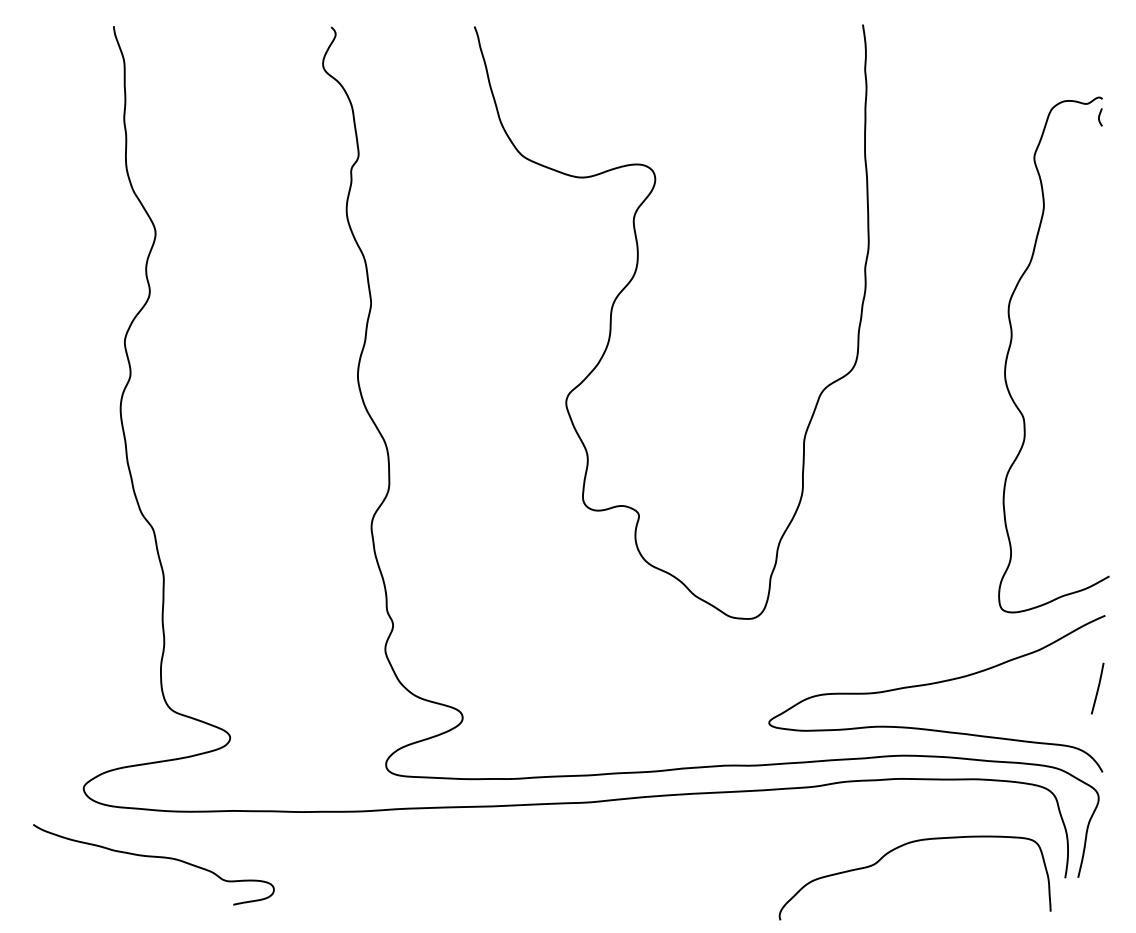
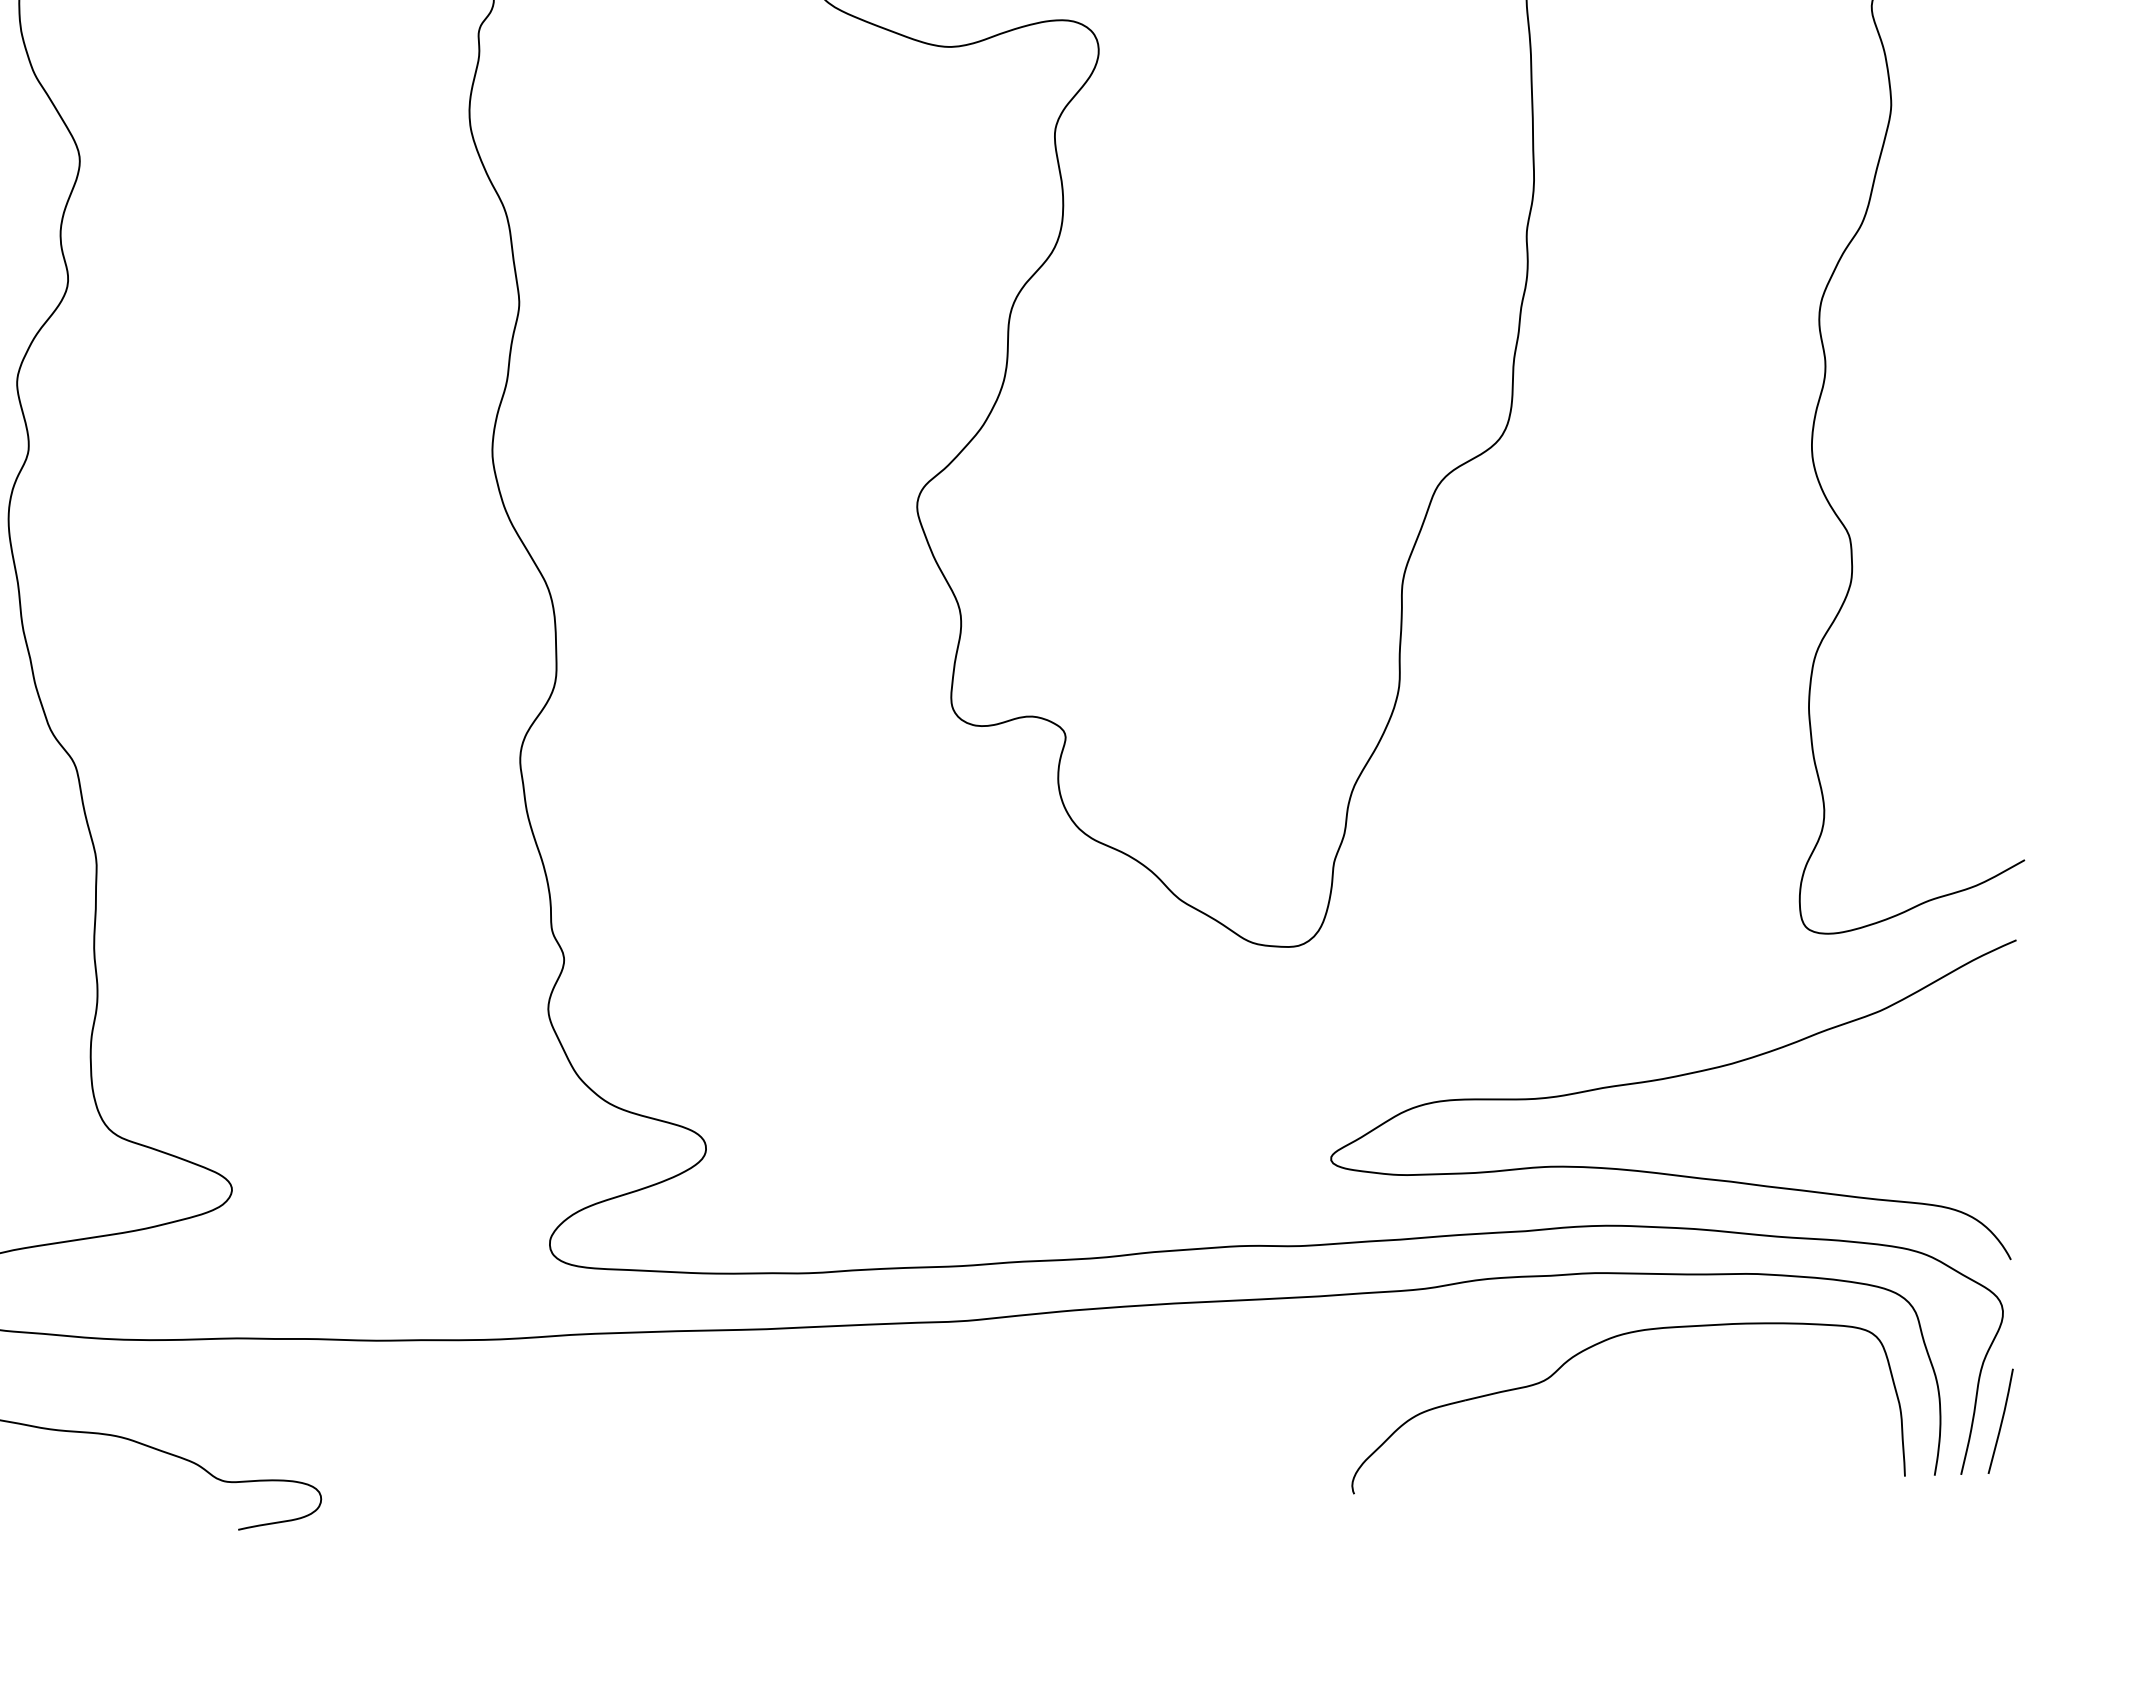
line: (1097, 688) -> (2000, 1421), moved
part: (900, 847) -> (1598, 1345), moved

